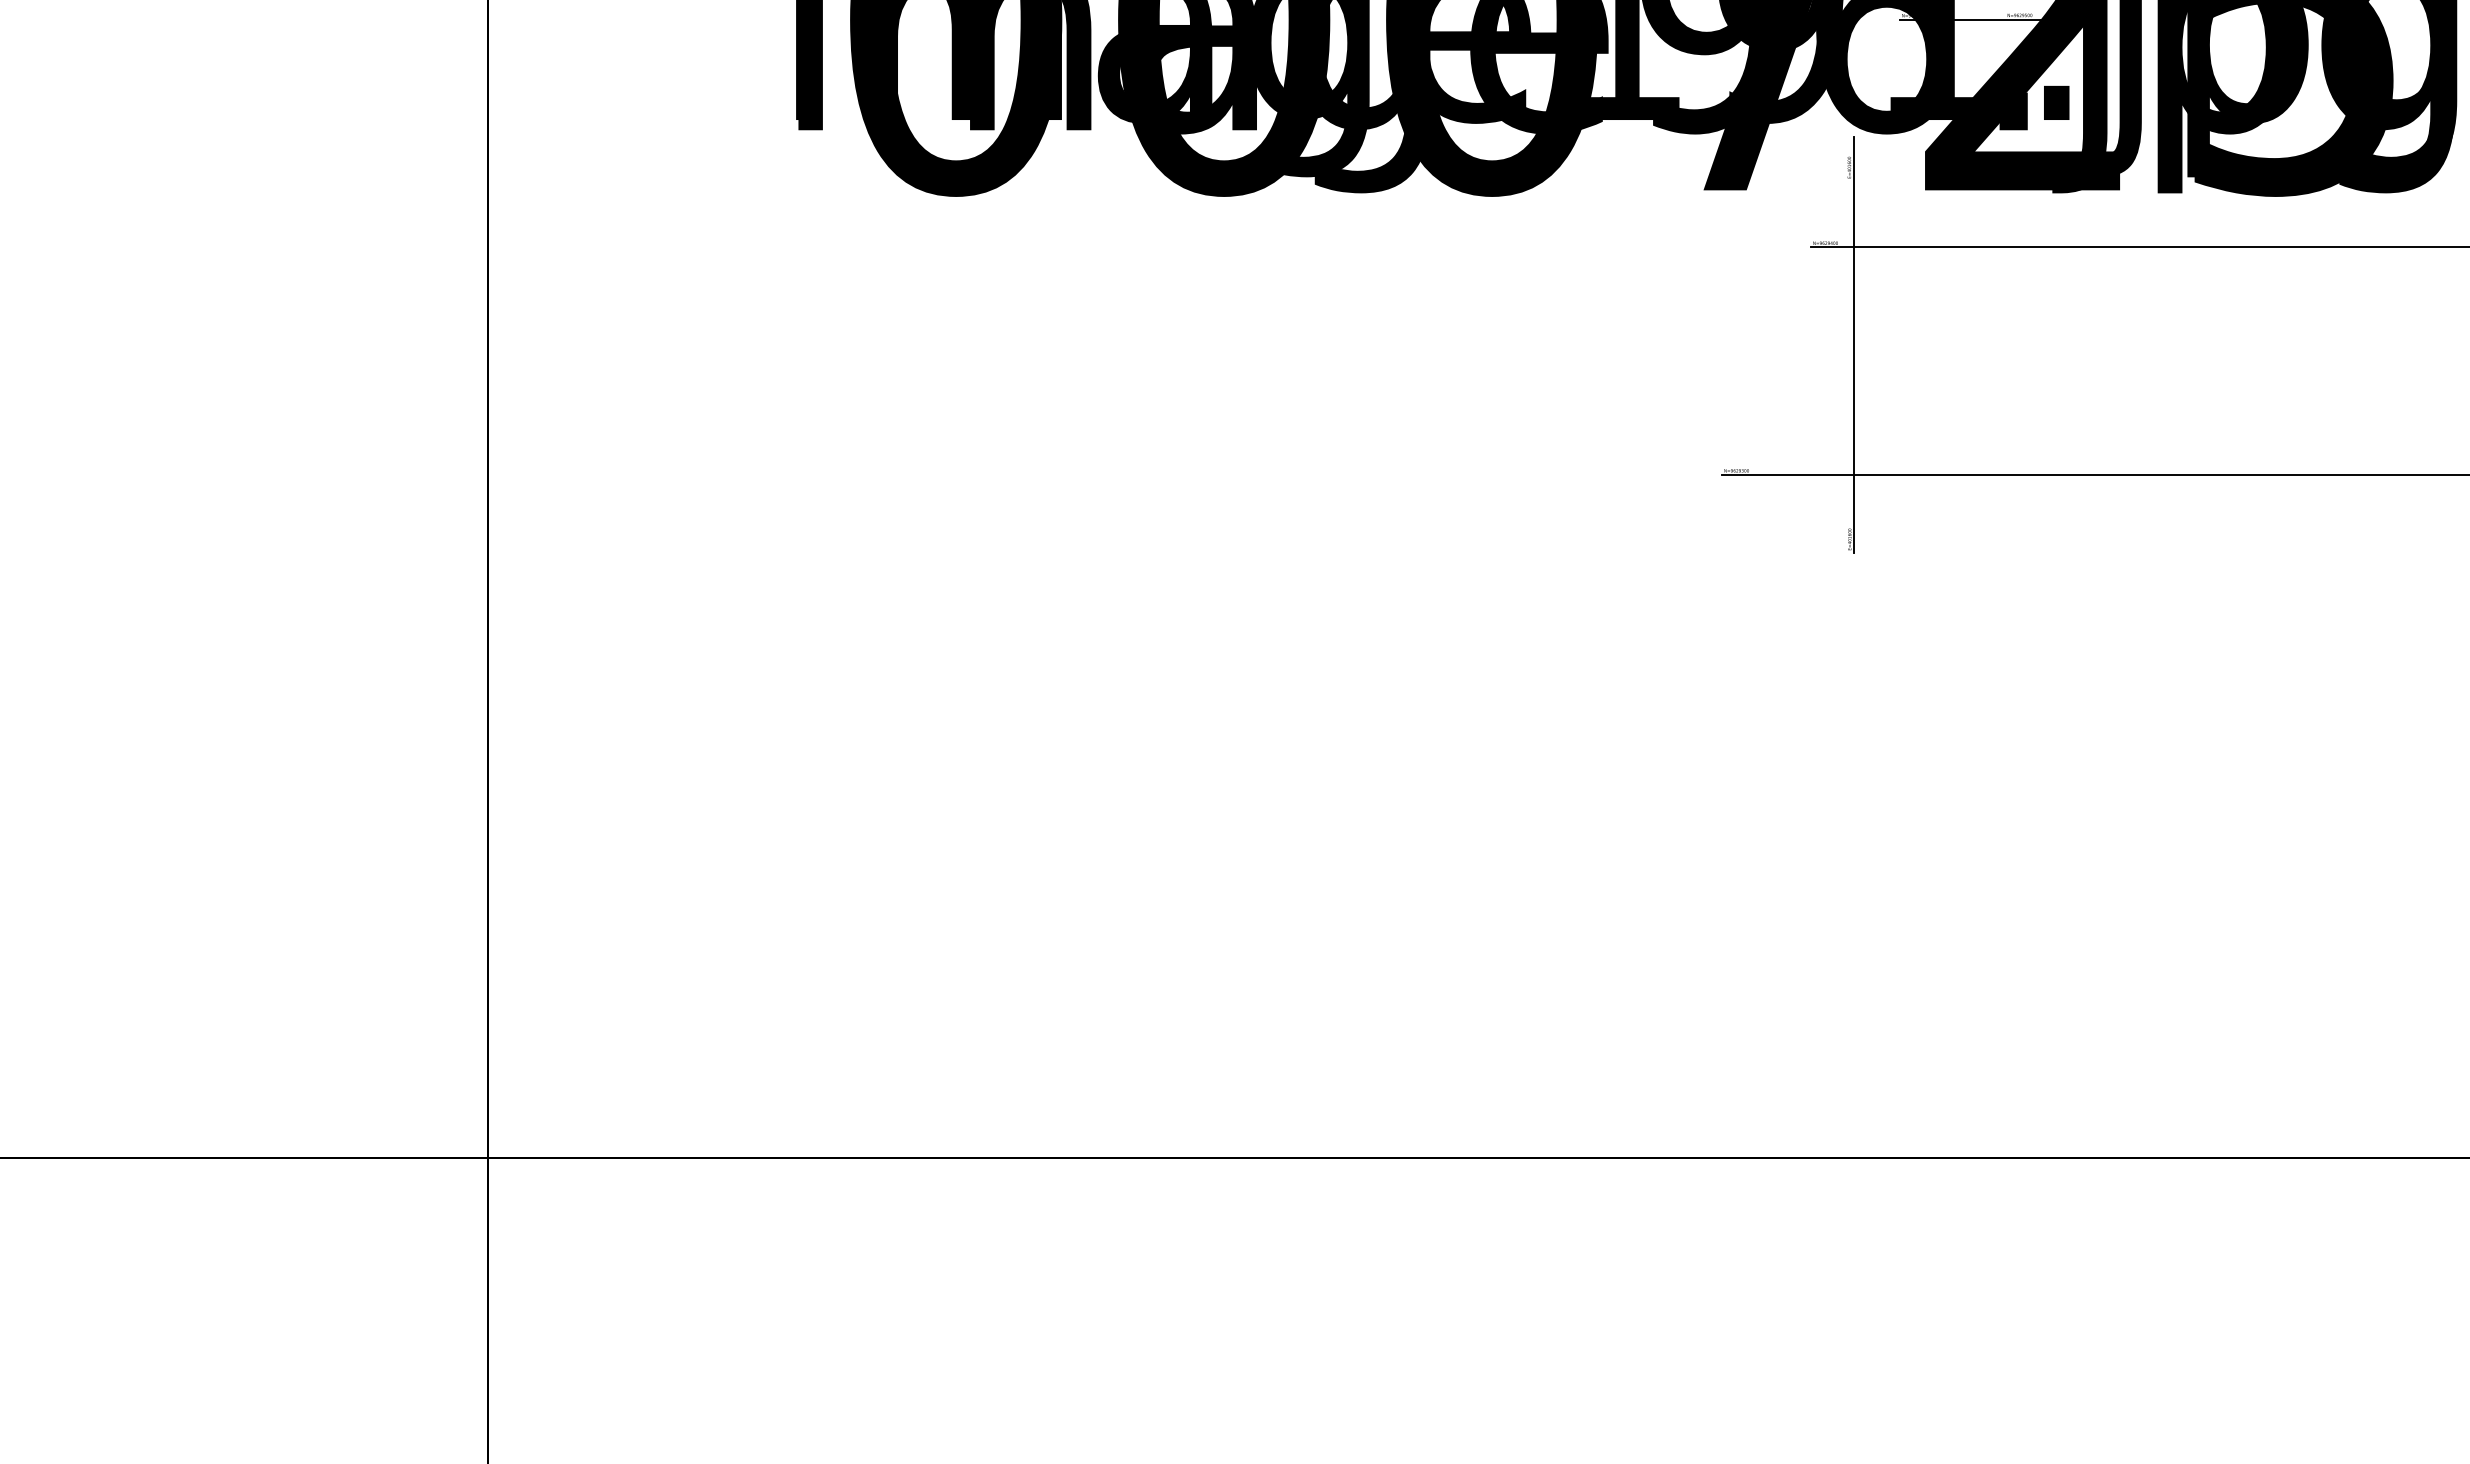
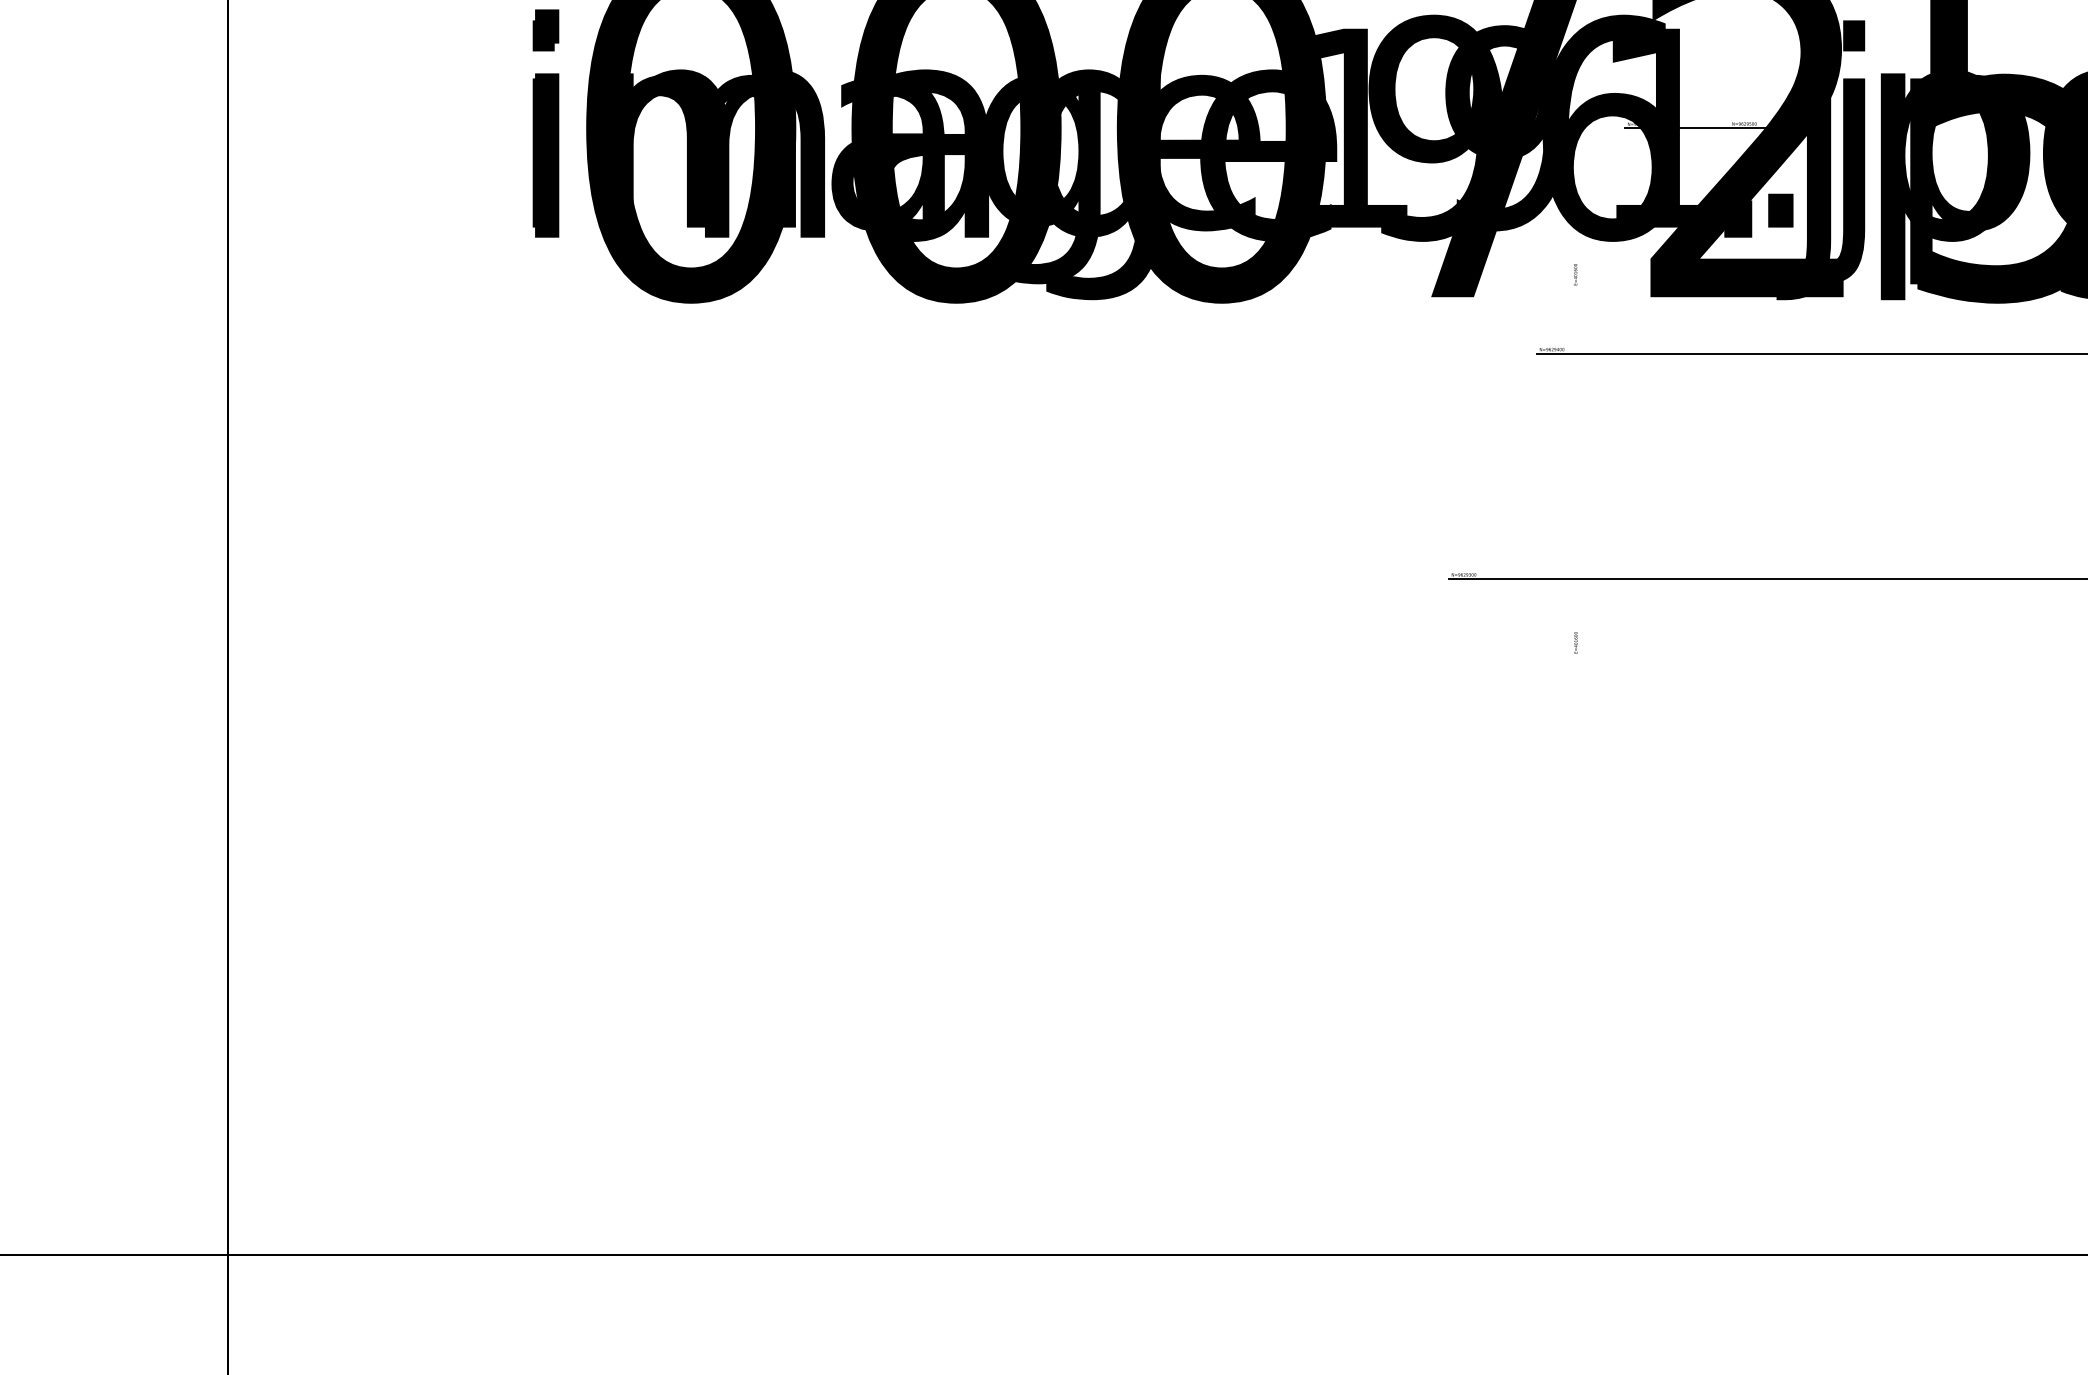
line: (1853, 344) -> (1579, 449), removed

